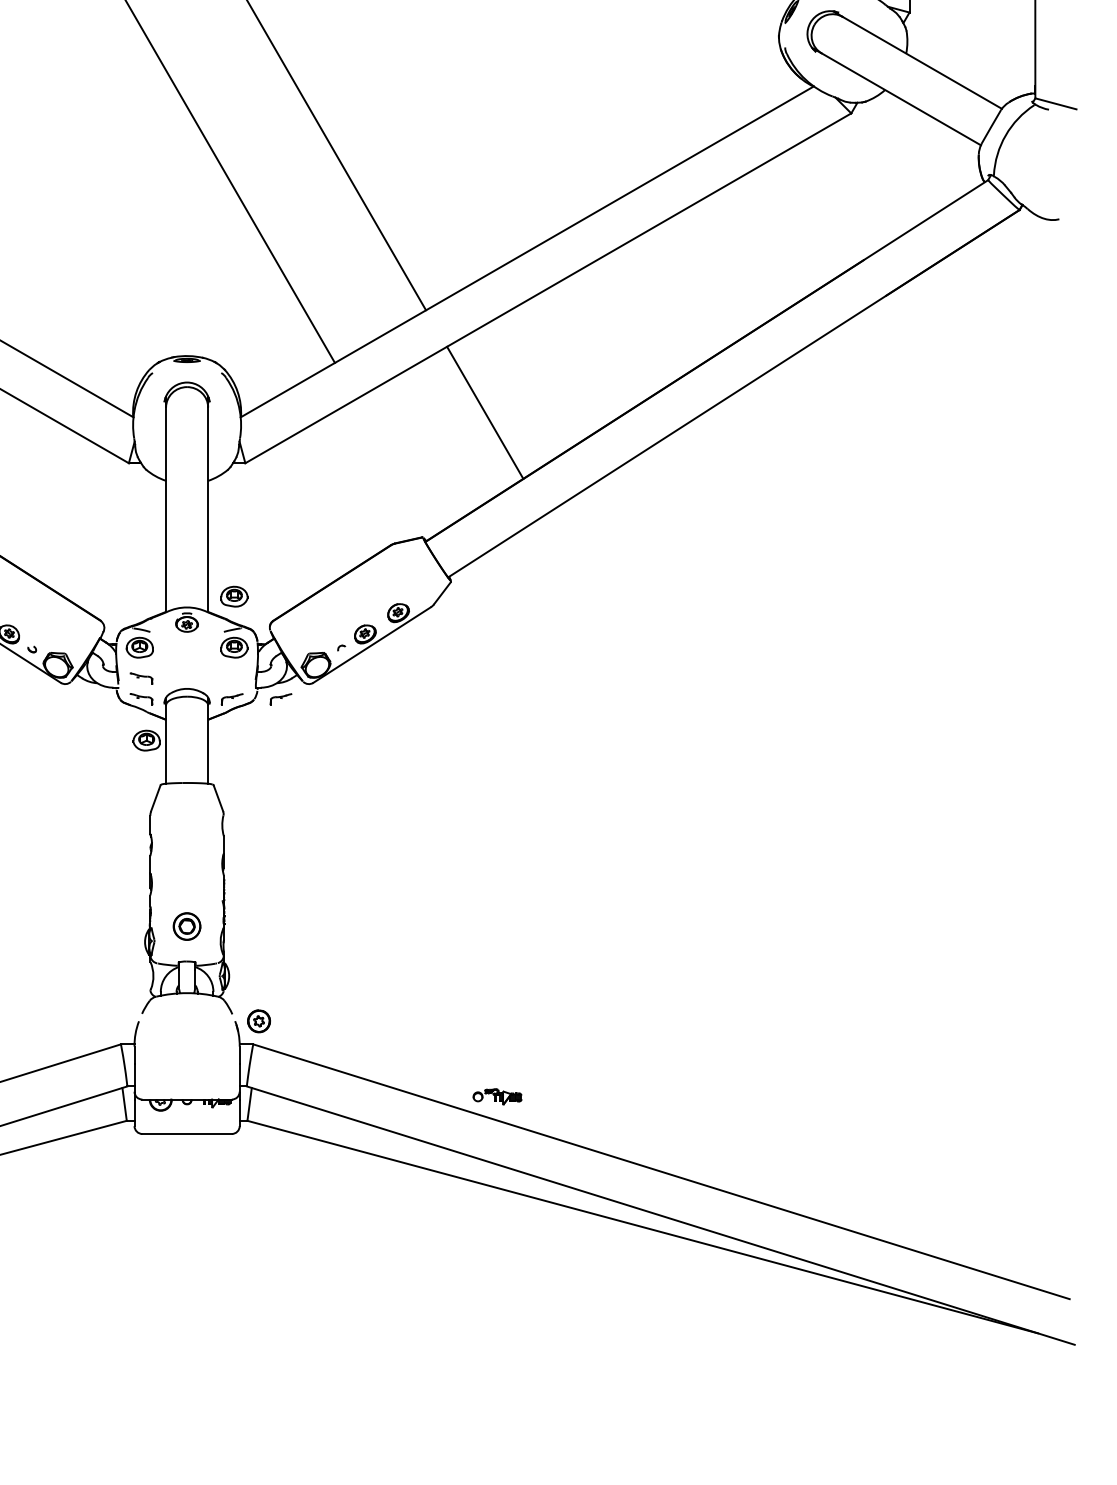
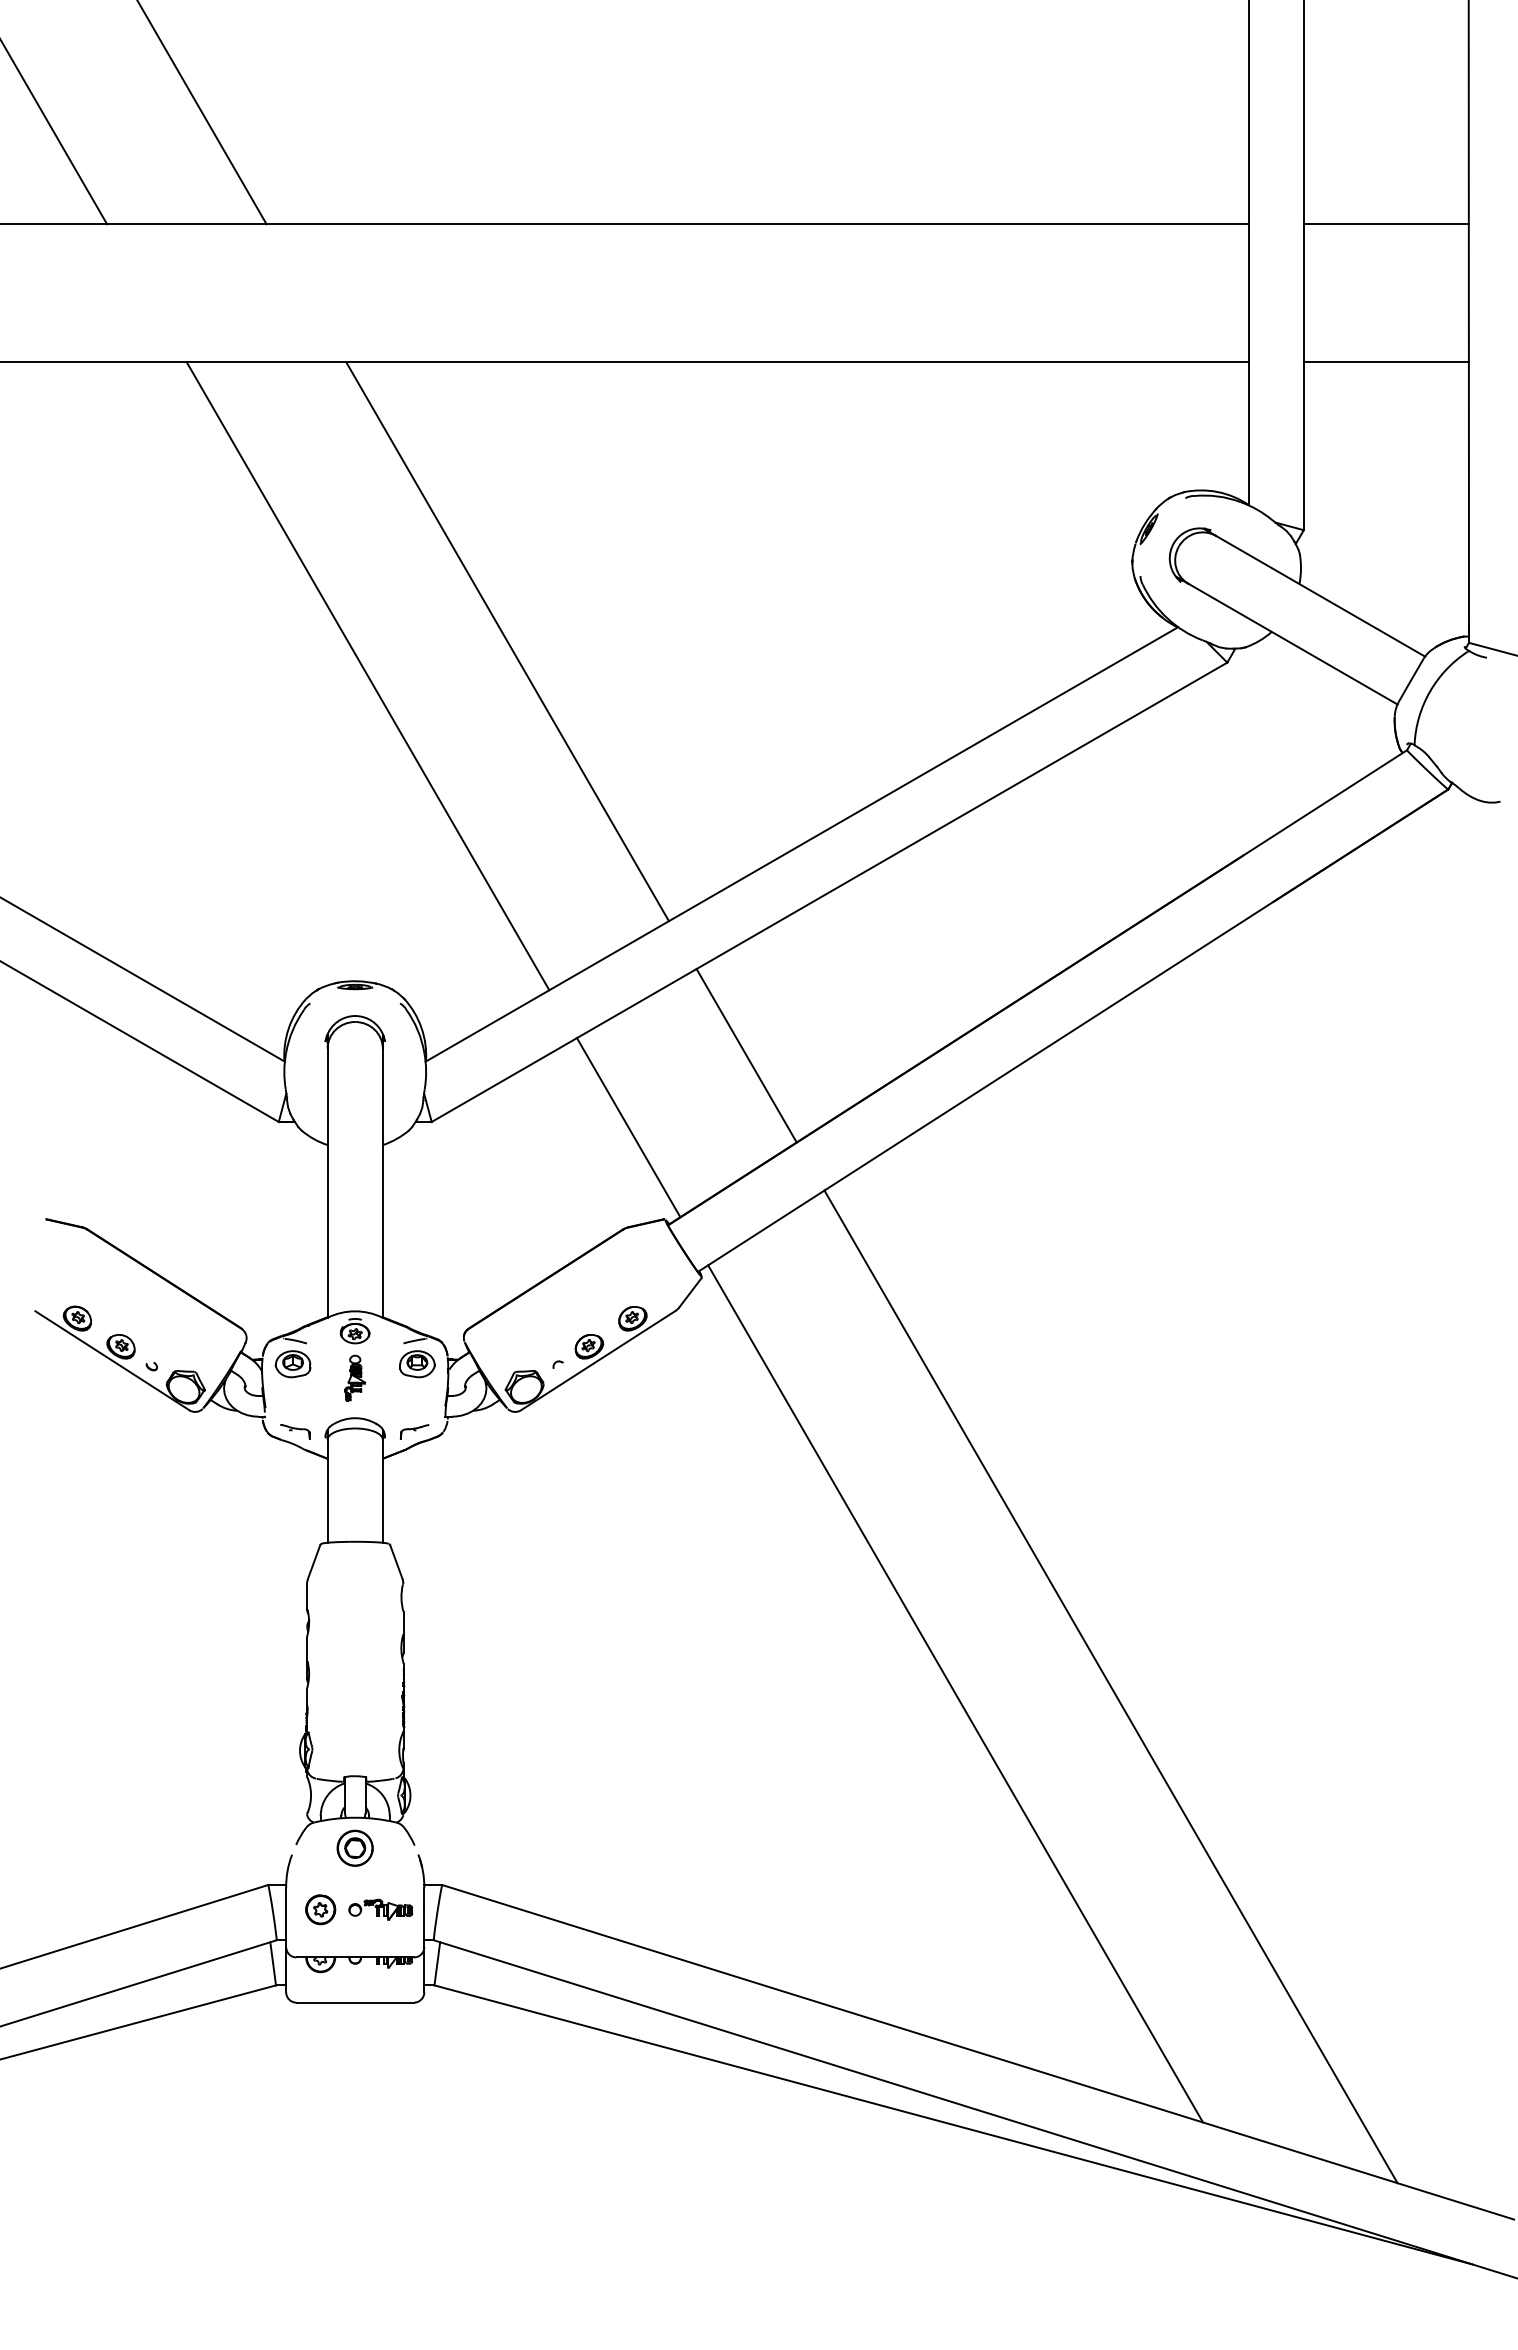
line: (395, 467) -> (628, 1127), added
part: (234, 596) -> (417, 1297), removed
part: (187, 657) -> (355, 1377), added
part: (141, 678) -> (295, 1404), removed
part: (280, 698) -> (478, 1431), removed
part: (146, 740) -> (301, 1486), removed
line: (762, 893) -> (1110, 1686), added
line: (644, 898) -> (955, 1693), added
part: (186, 925) -> (354, 1847), moved
part: (258, 1021) -> (320, 1909), moved
part: (497, 1096) -> (380, 1909), moved

